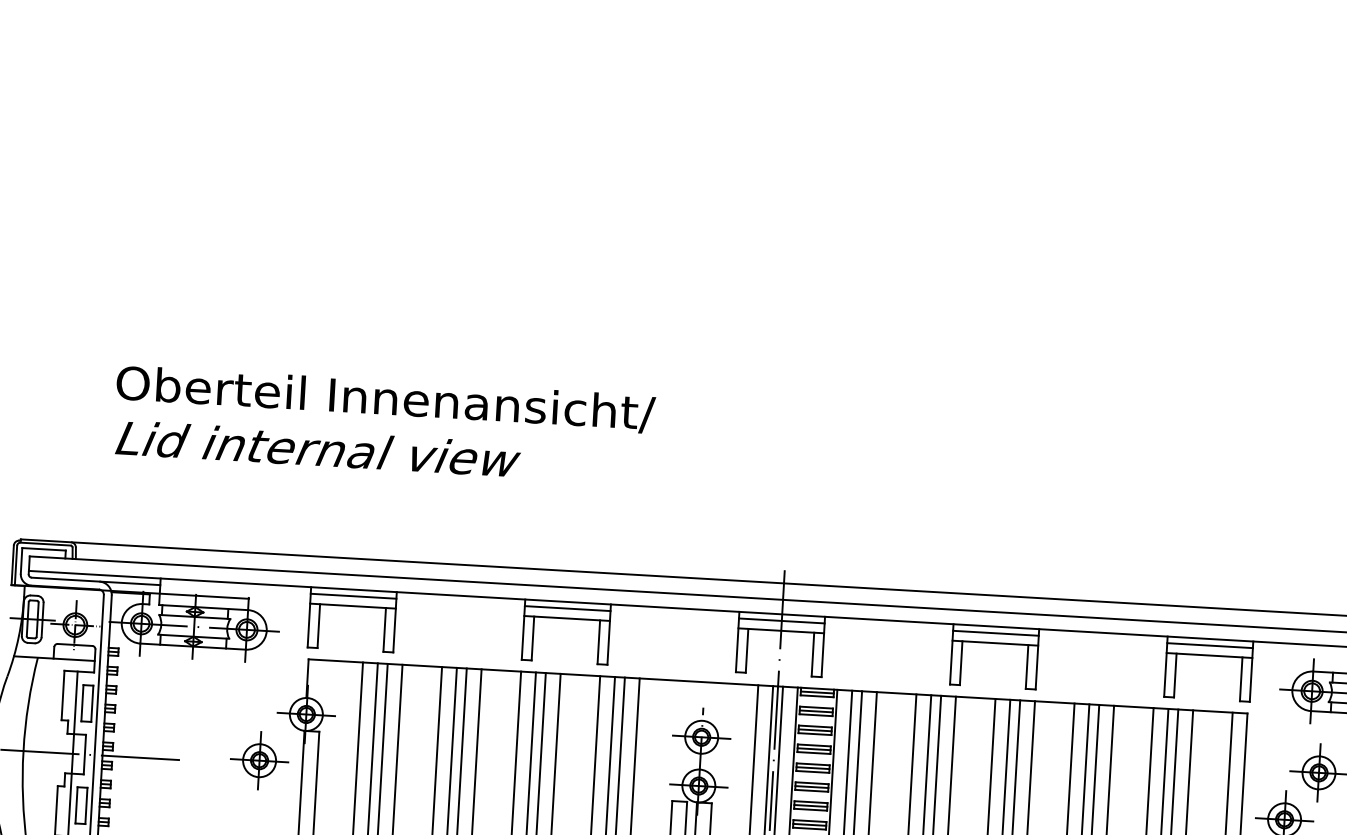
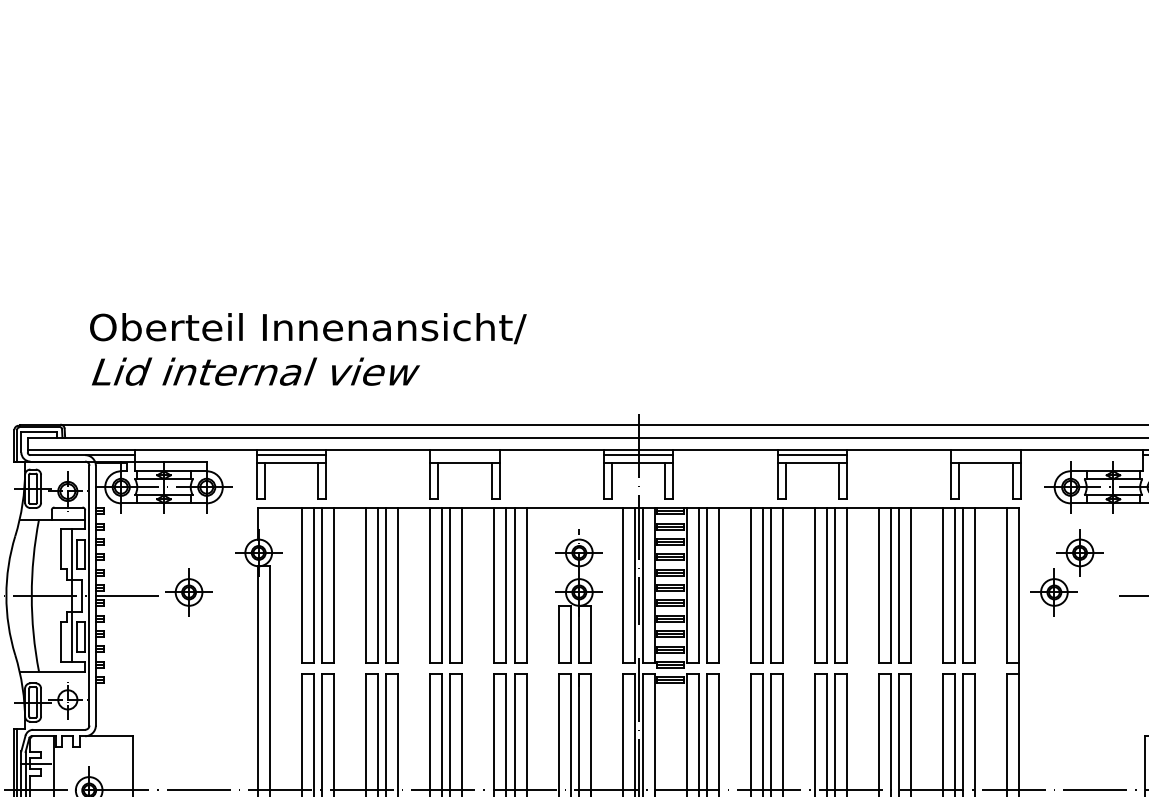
text: (384, 425) -> (308, 349), moved
line: (566, 608) -> (464, 455), removed
line: (1209, 646) -> (985, 455), removed
part: (258, 760) -> (188, 592), moved

